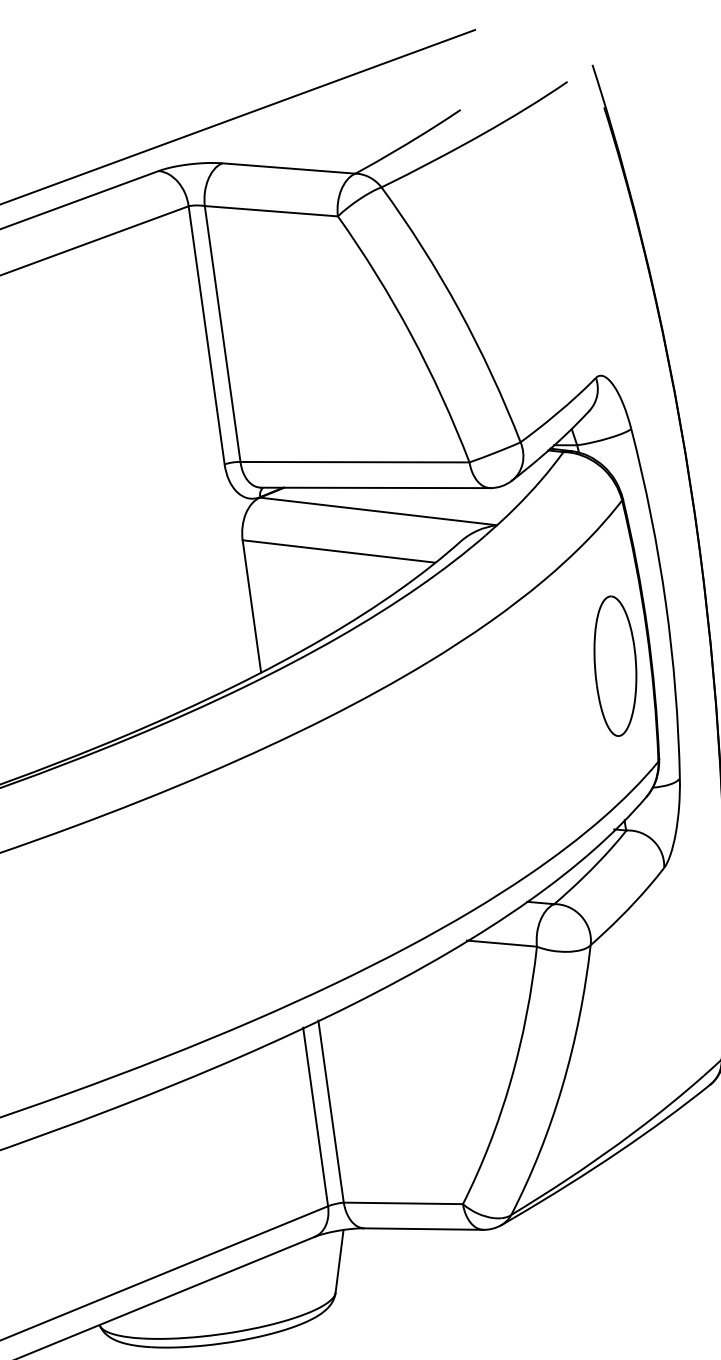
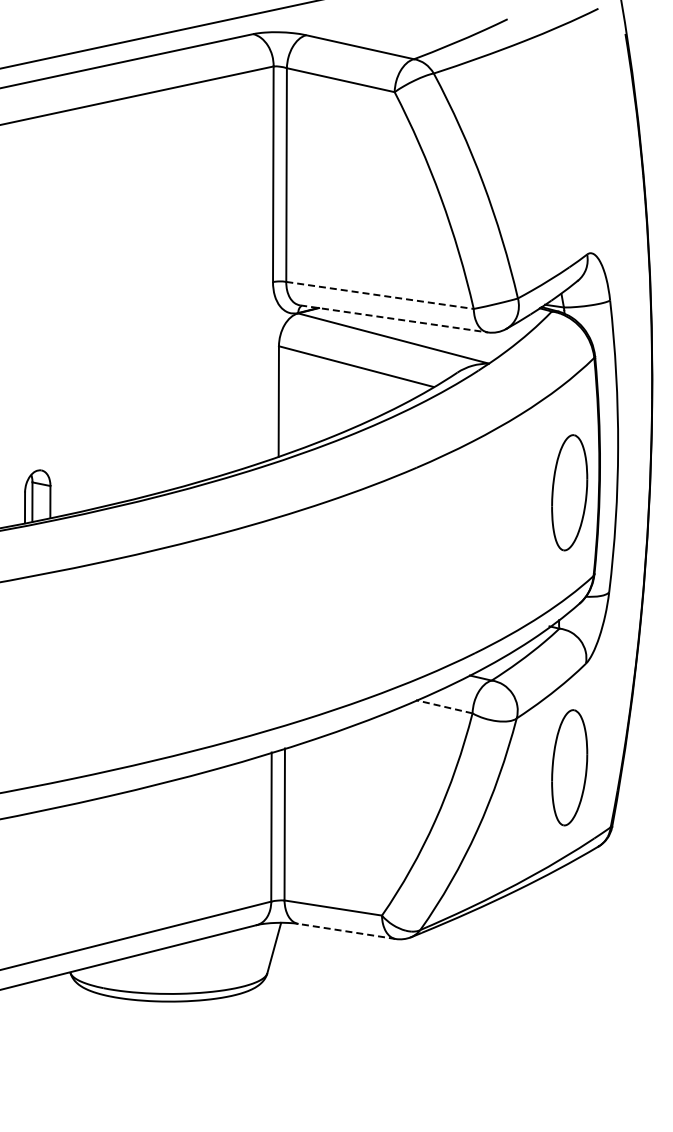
line: (355, 462) -> (380, 295), solid -> dashed
line: (376, 487) -> (394, 318), solid -> dashed
line: (500, 943) -> (443, 706), solid -> dashed
part: (662, 994) -> (569, 767), added
line: (423, 1229) -> (346, 931), solid -> dashed

